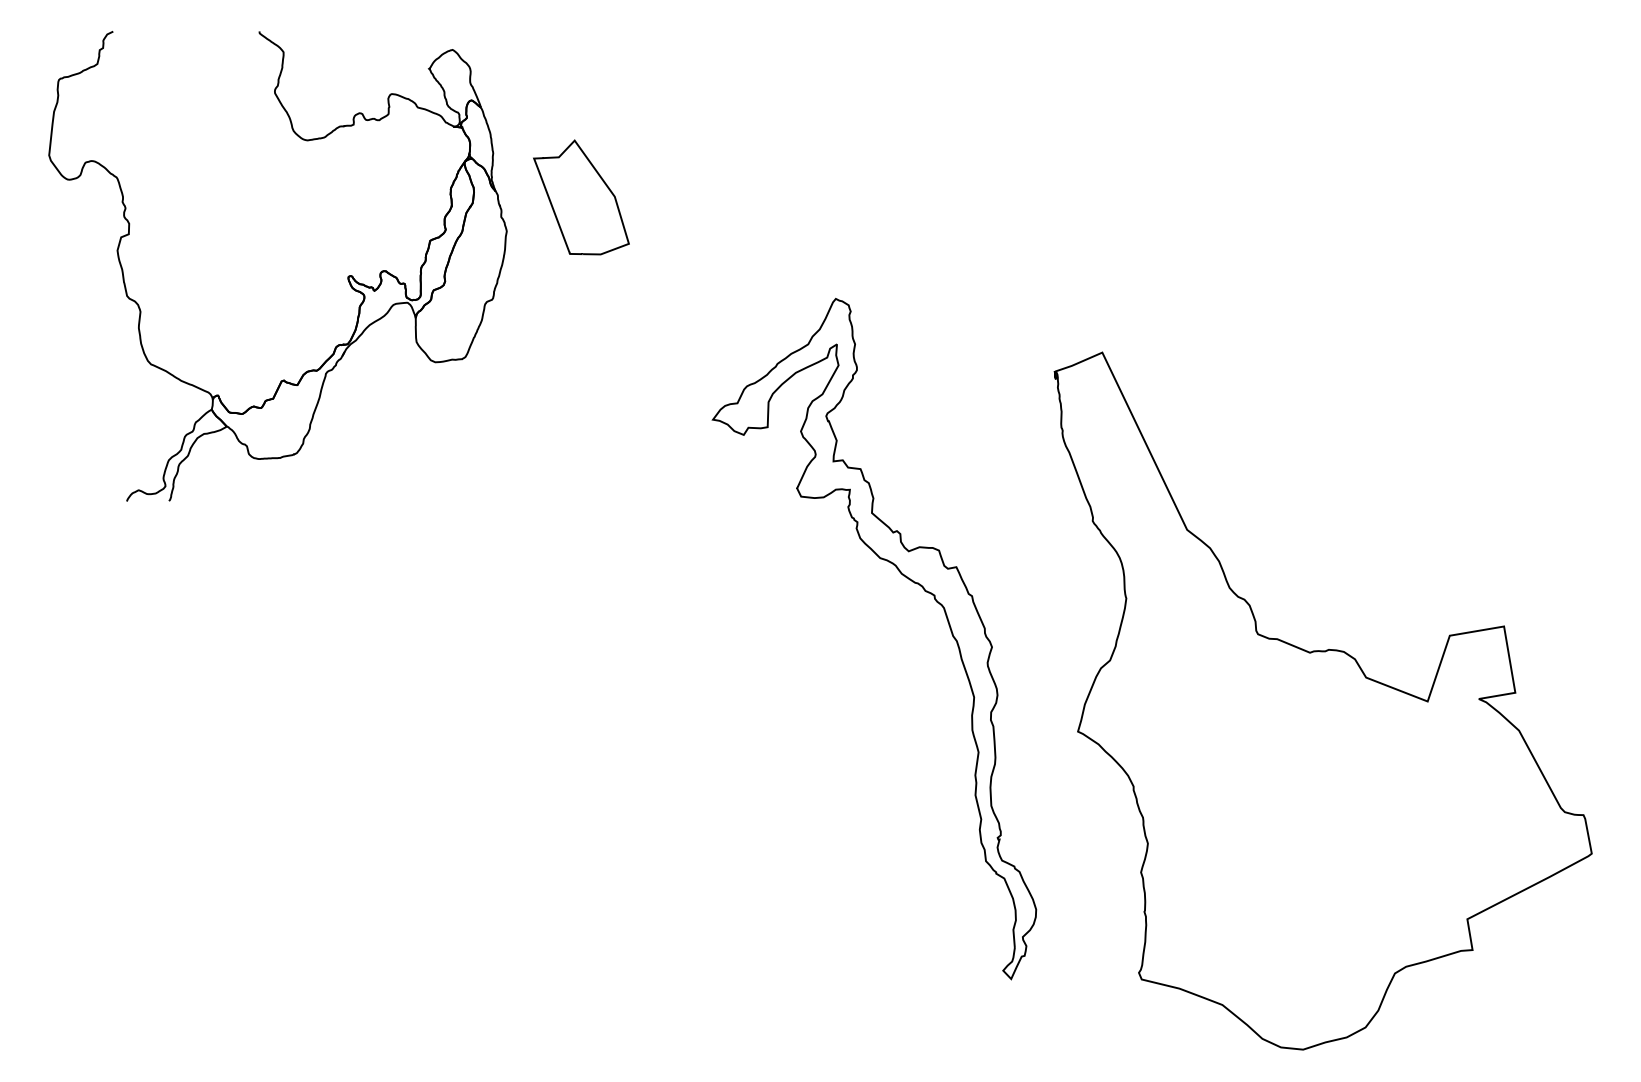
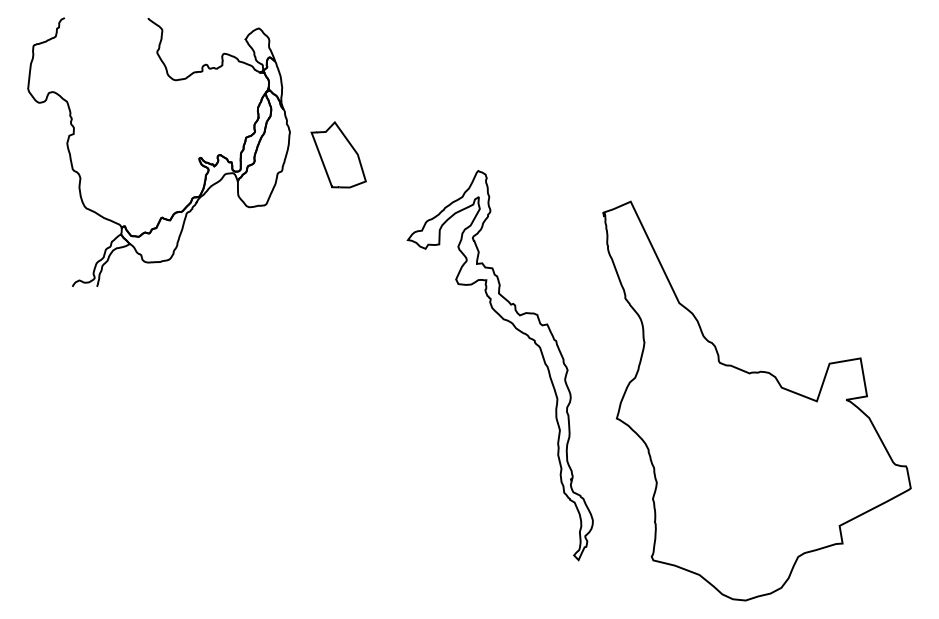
part: (581, 196) -> (338, 154), moved

